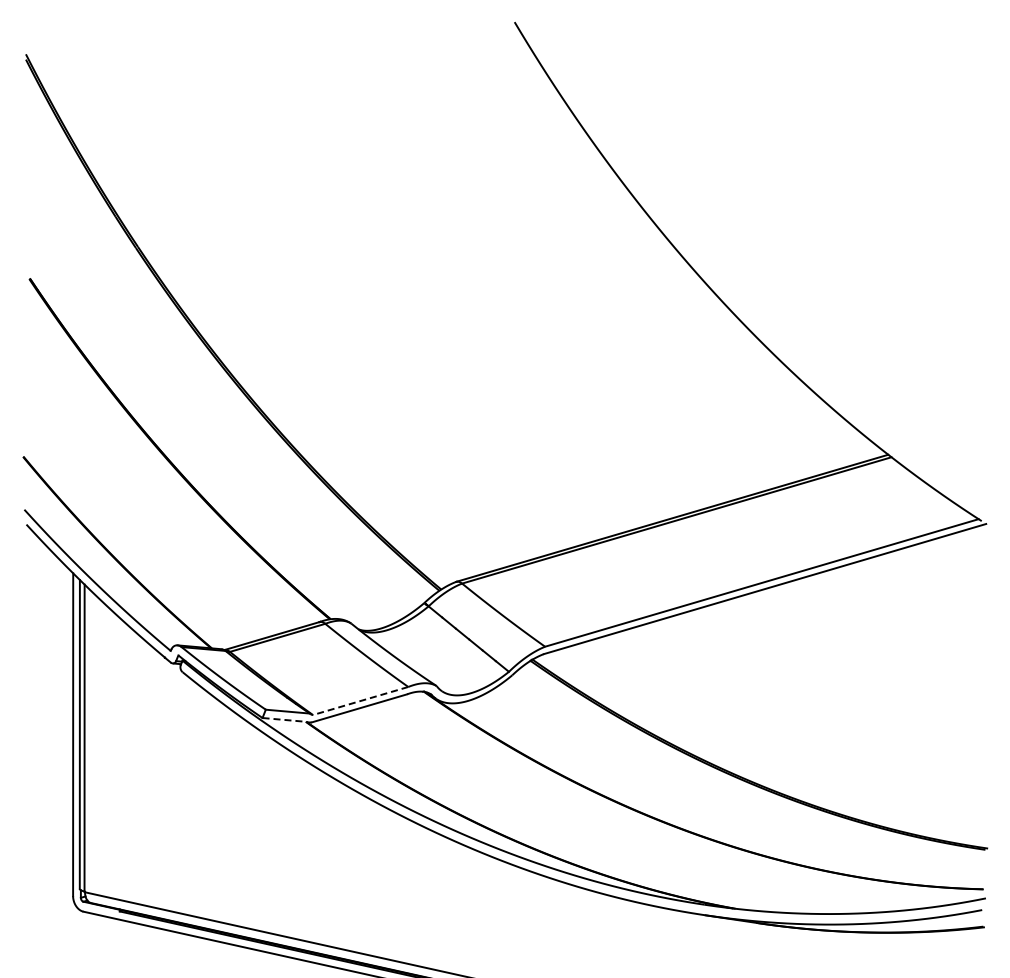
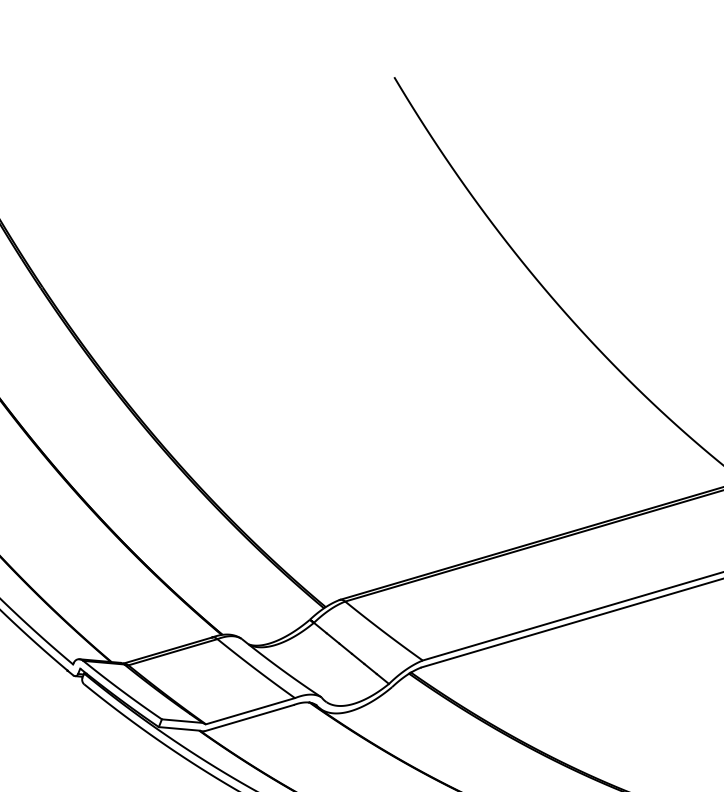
line: (360, 701) -> (250, 711), dashed -> solid
line: (285, 719) -> (180, 728), dashed -> solid

